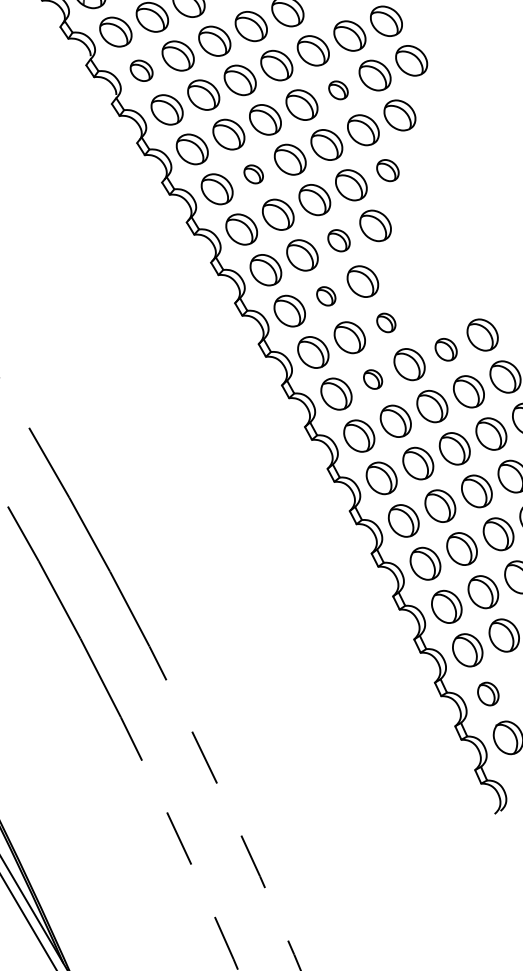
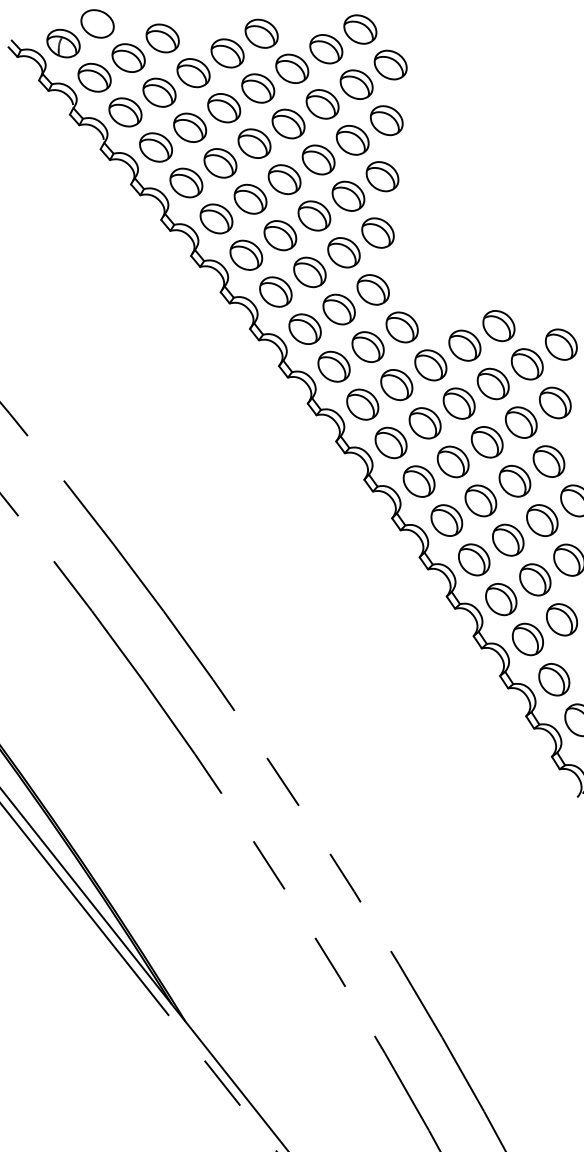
part: (141, 70) -> (125, 112), size x1.43
part: (338, 90) -> (322, 104), size x1.67
part: (387, 170) -> (382, 176), size x1.43
part: (253, 173) -> (250, 198), size x1.67
part: (338, 240) -> (343, 252), size x1.43
part: (325, 296) -> (338, 309), size x1.67
part: (385, 322) -> (401, 327), size x1.67
part: (445, 349) -> (464, 345), size x1.43
part: (372, 379) -> (396, 385), size x1.67
part: (488, 693) -> (554, 679), size x1.43

